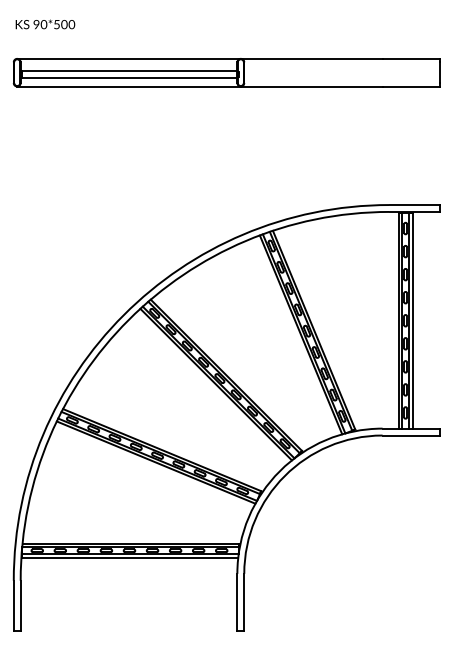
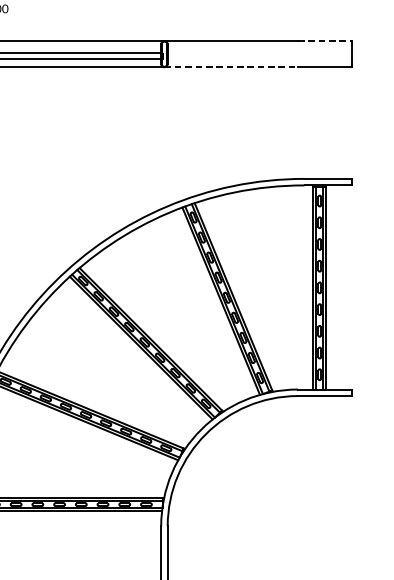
line: (411, 58) -> (325, 40), solid -> dashed
line: (311, 86) -> (231, 67), solid -> dashed

